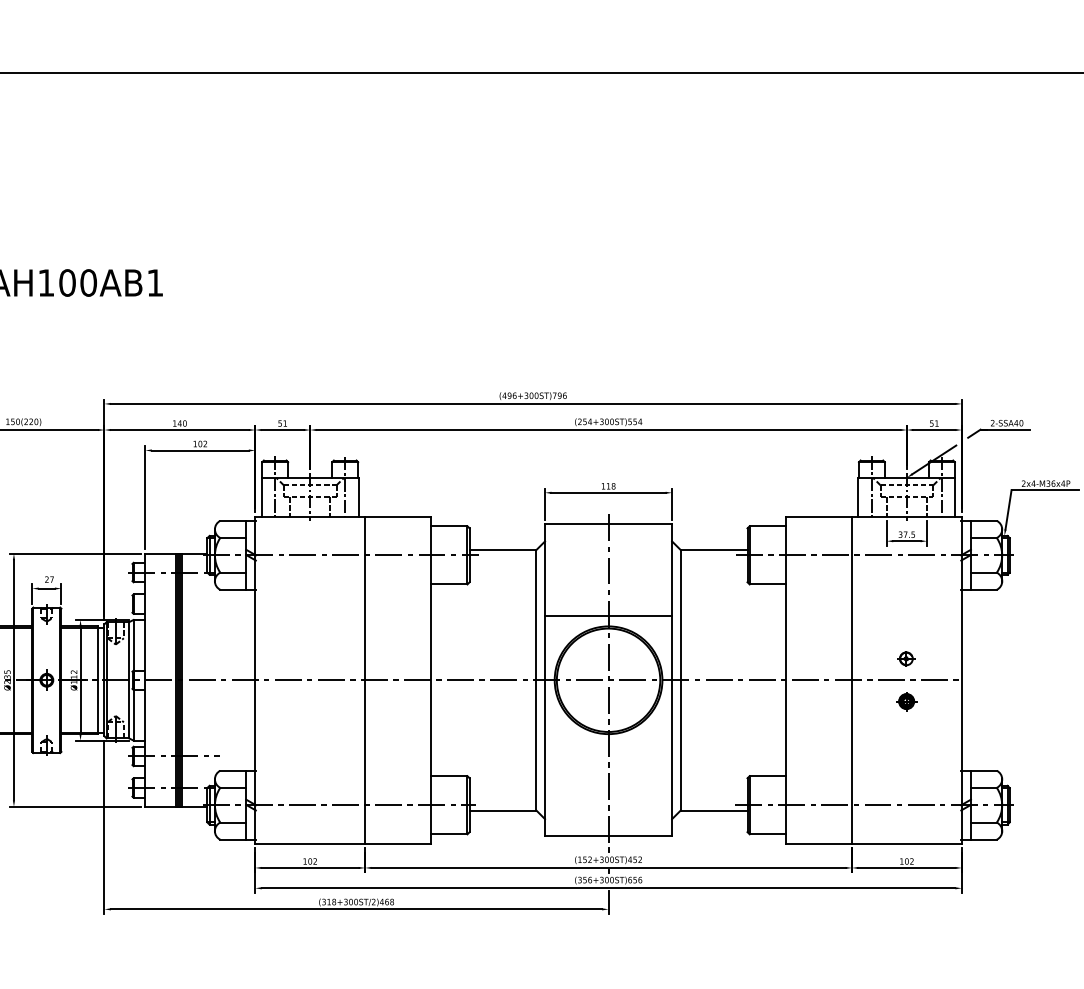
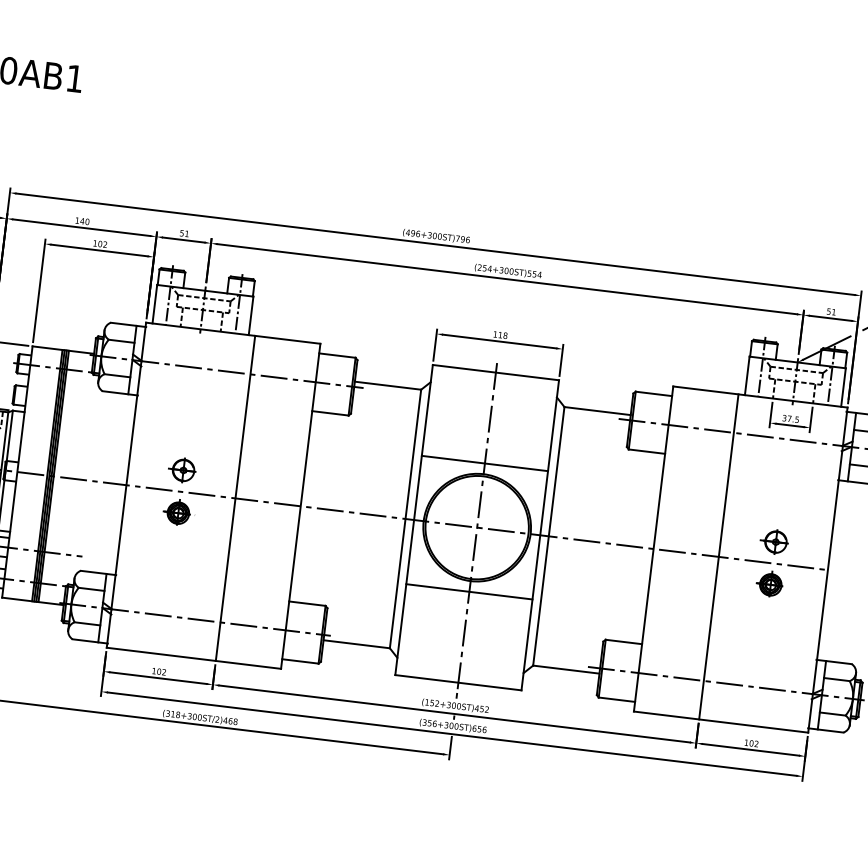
part: (308, 658) -> (181, 469), added
part: (905, 658) -> (774, 541), size x1.67
part: (308, 700) -> (176, 511), added
part: (905, 700) -> (769, 583), size x1.43
line: (608, 744) -> (469, 591), added

